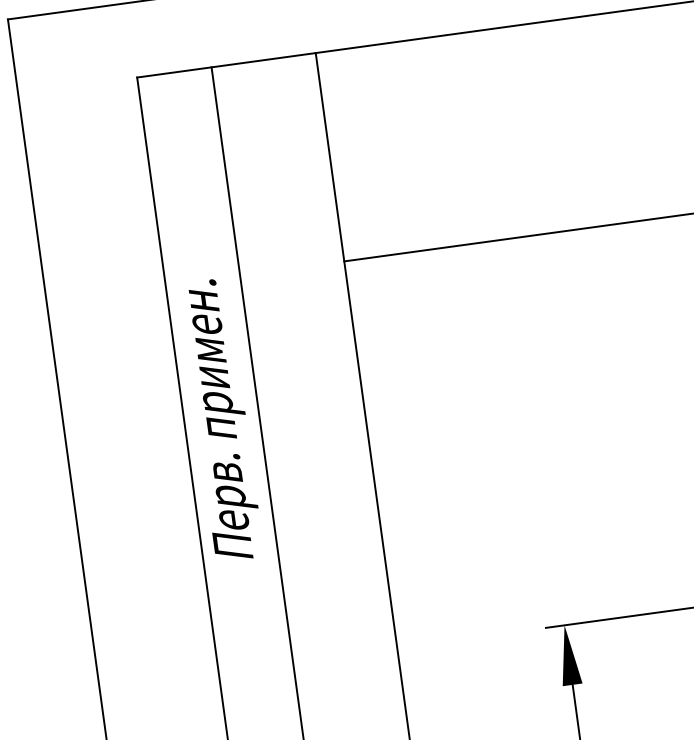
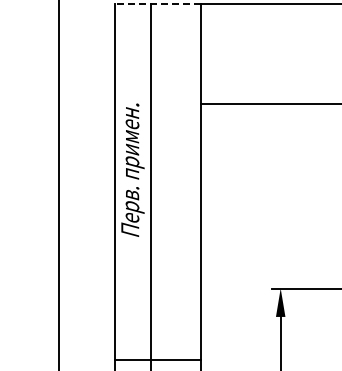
line: (227, 66) -> (158, 4), solid -> dashed

